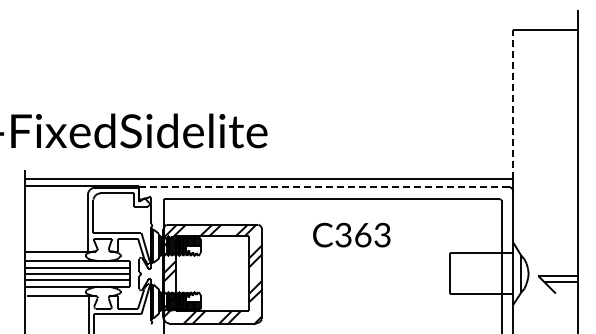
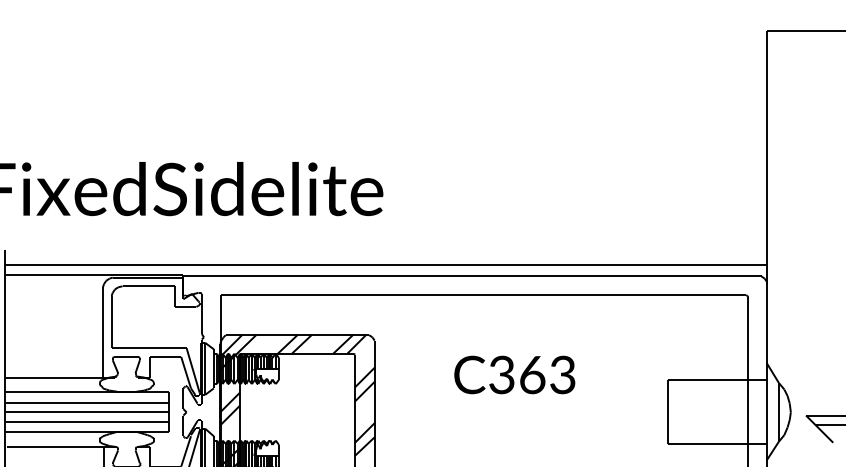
line: (513, 104) -> (767, 147), dashed -> solid
line: (324, 187) -> (472, 277), dashed -> solid
text: (351, 234) -> (514, 373), moved

